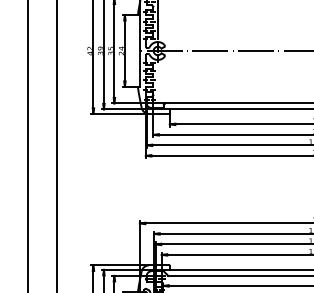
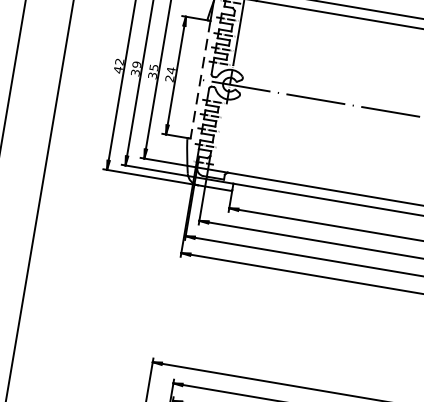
line: (139, 50) -> (200, 78), solid -> dashed

